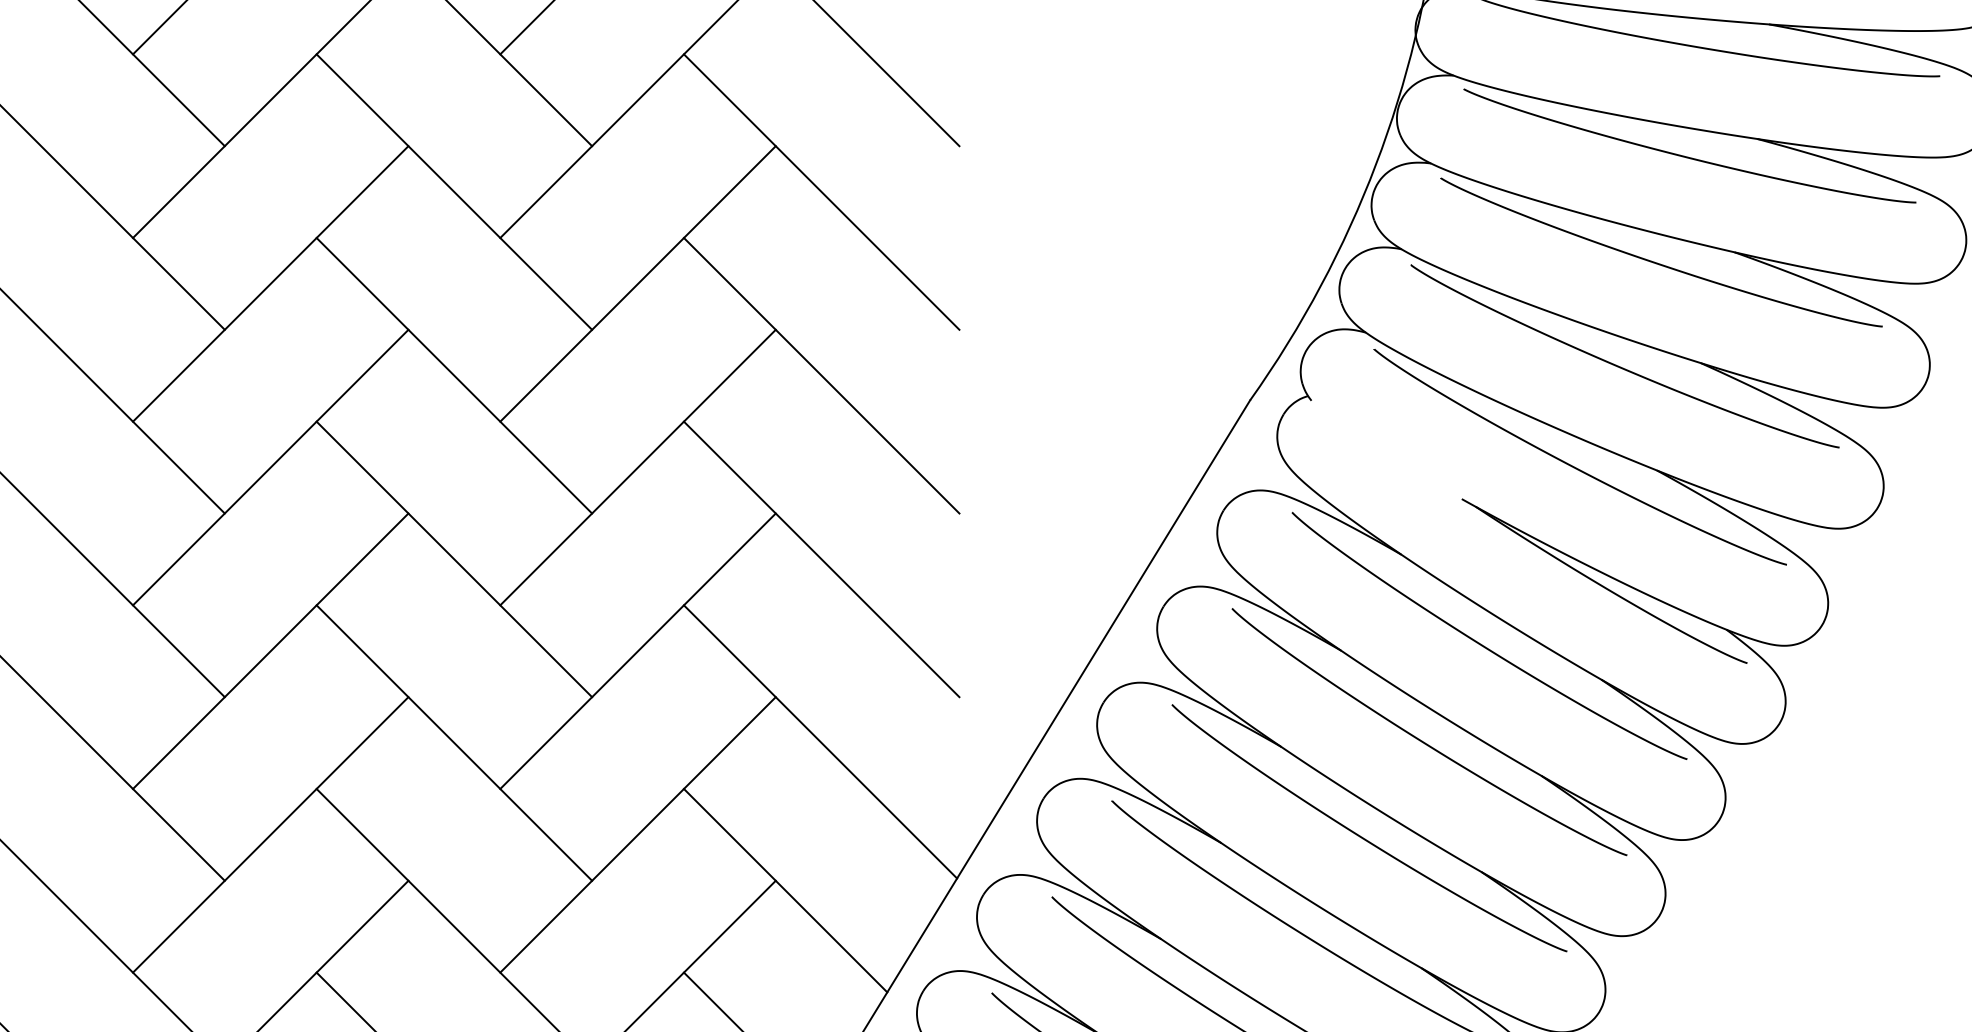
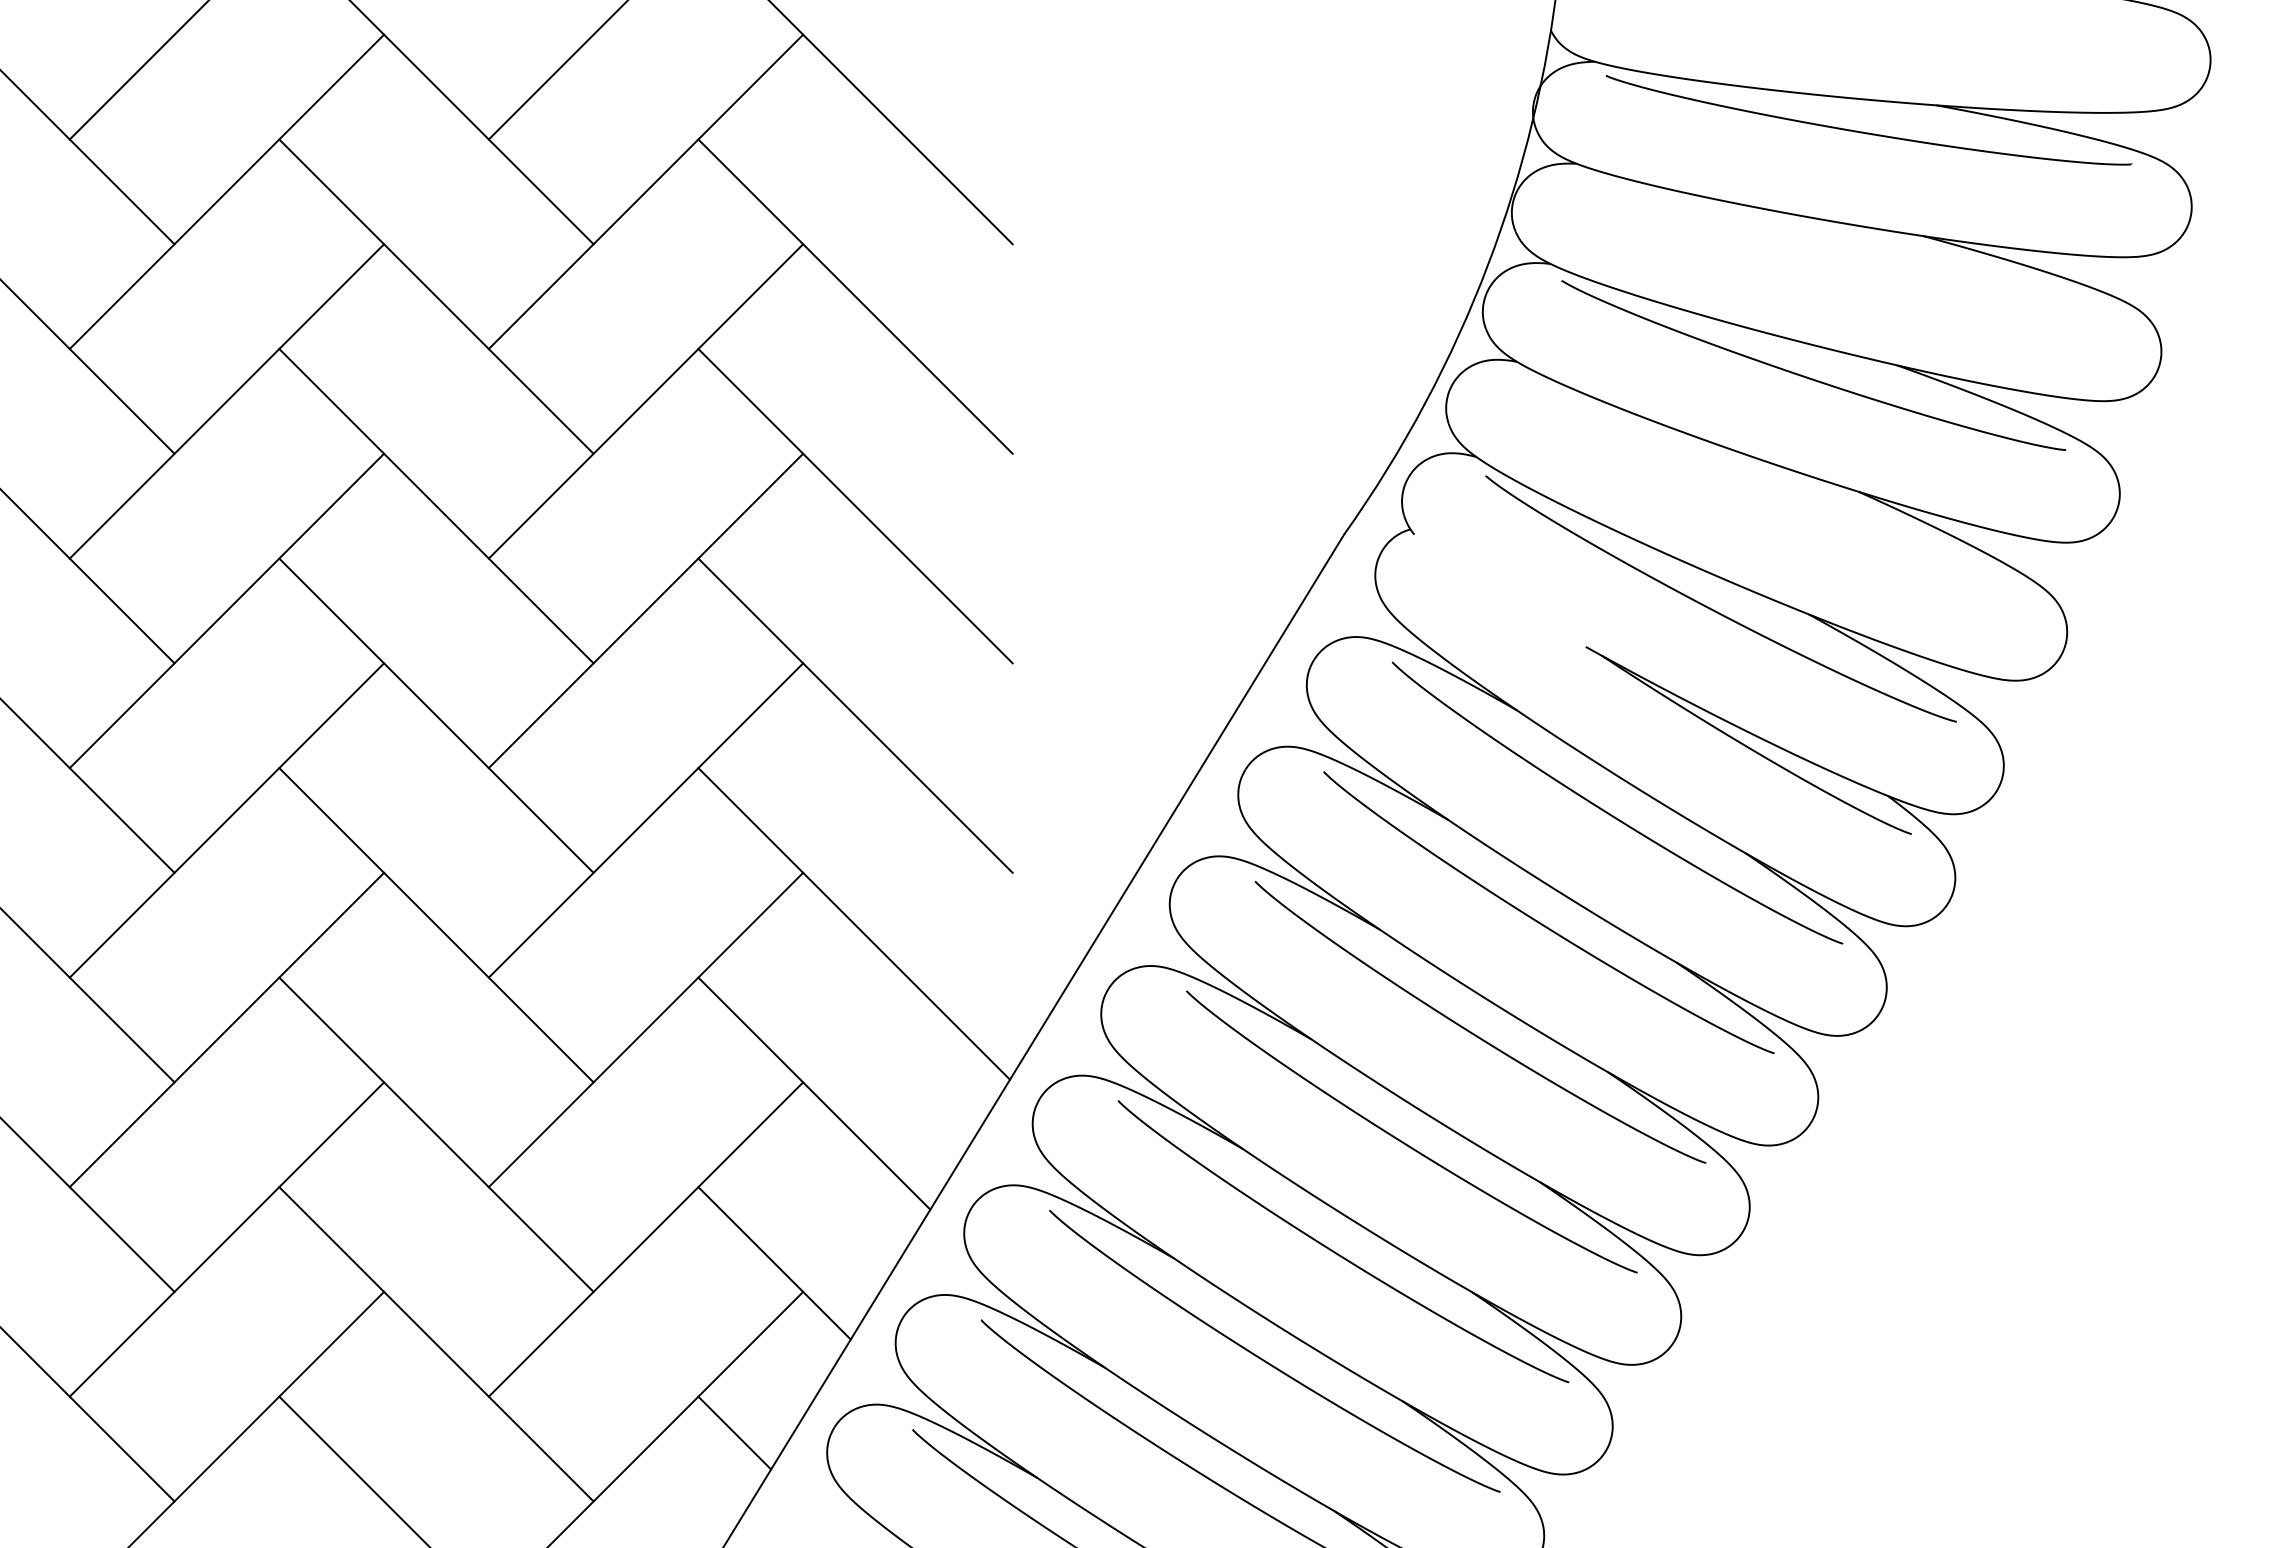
curve: (1685, 156) -> (1841, 255), removed
curve: (1620, 366) -> (1766, 495), removed

